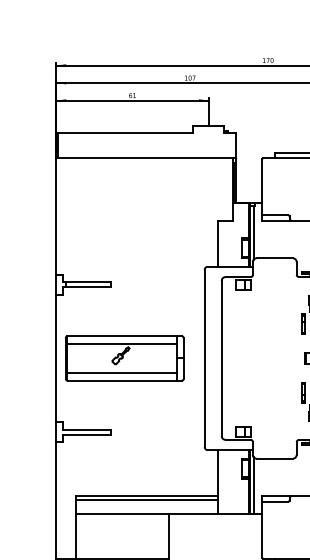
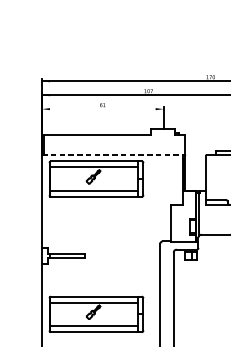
line: (132, 100) -> (102, 109), removed
line: (144, 158) -> (112, 155), solid -> dashed
part: (124, 188) -> (96, 179), added

